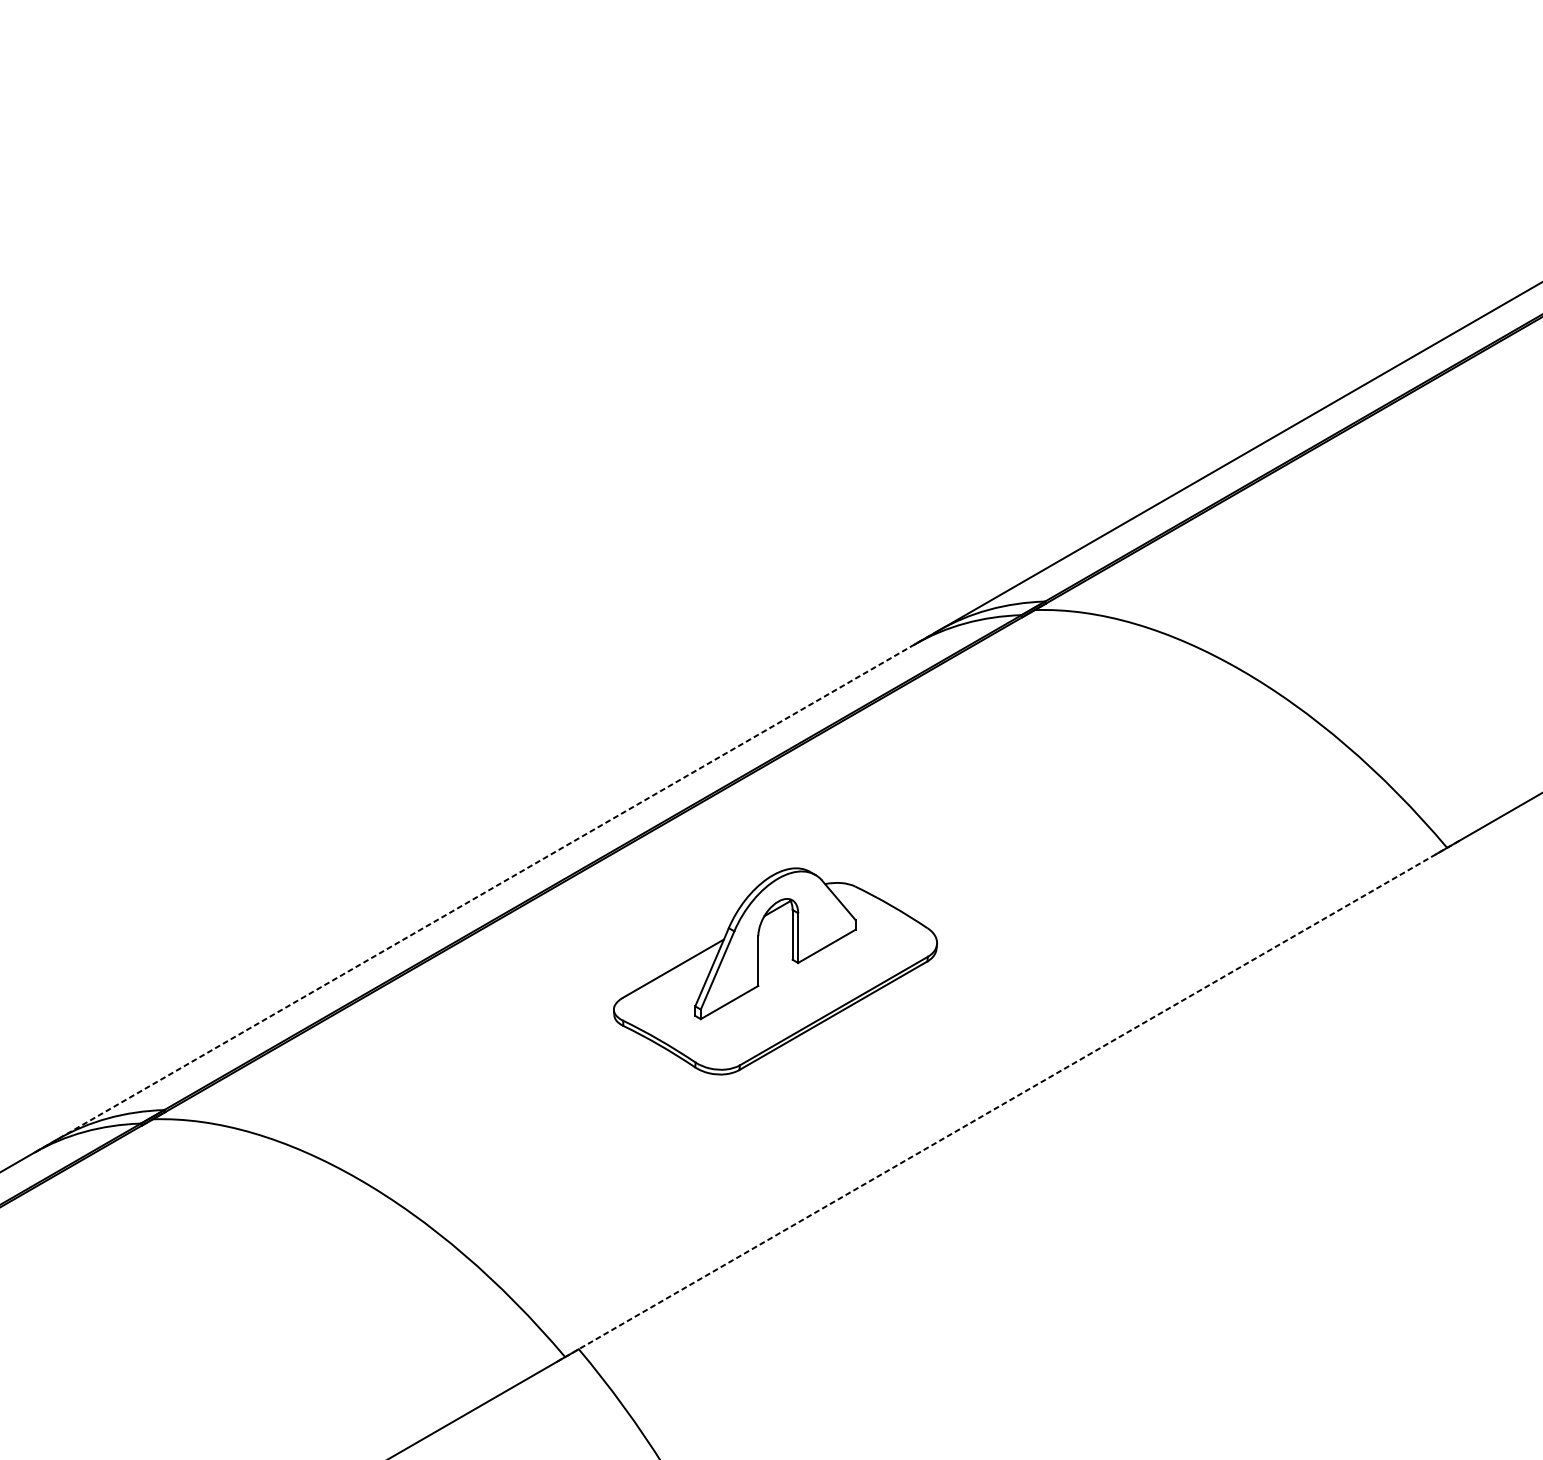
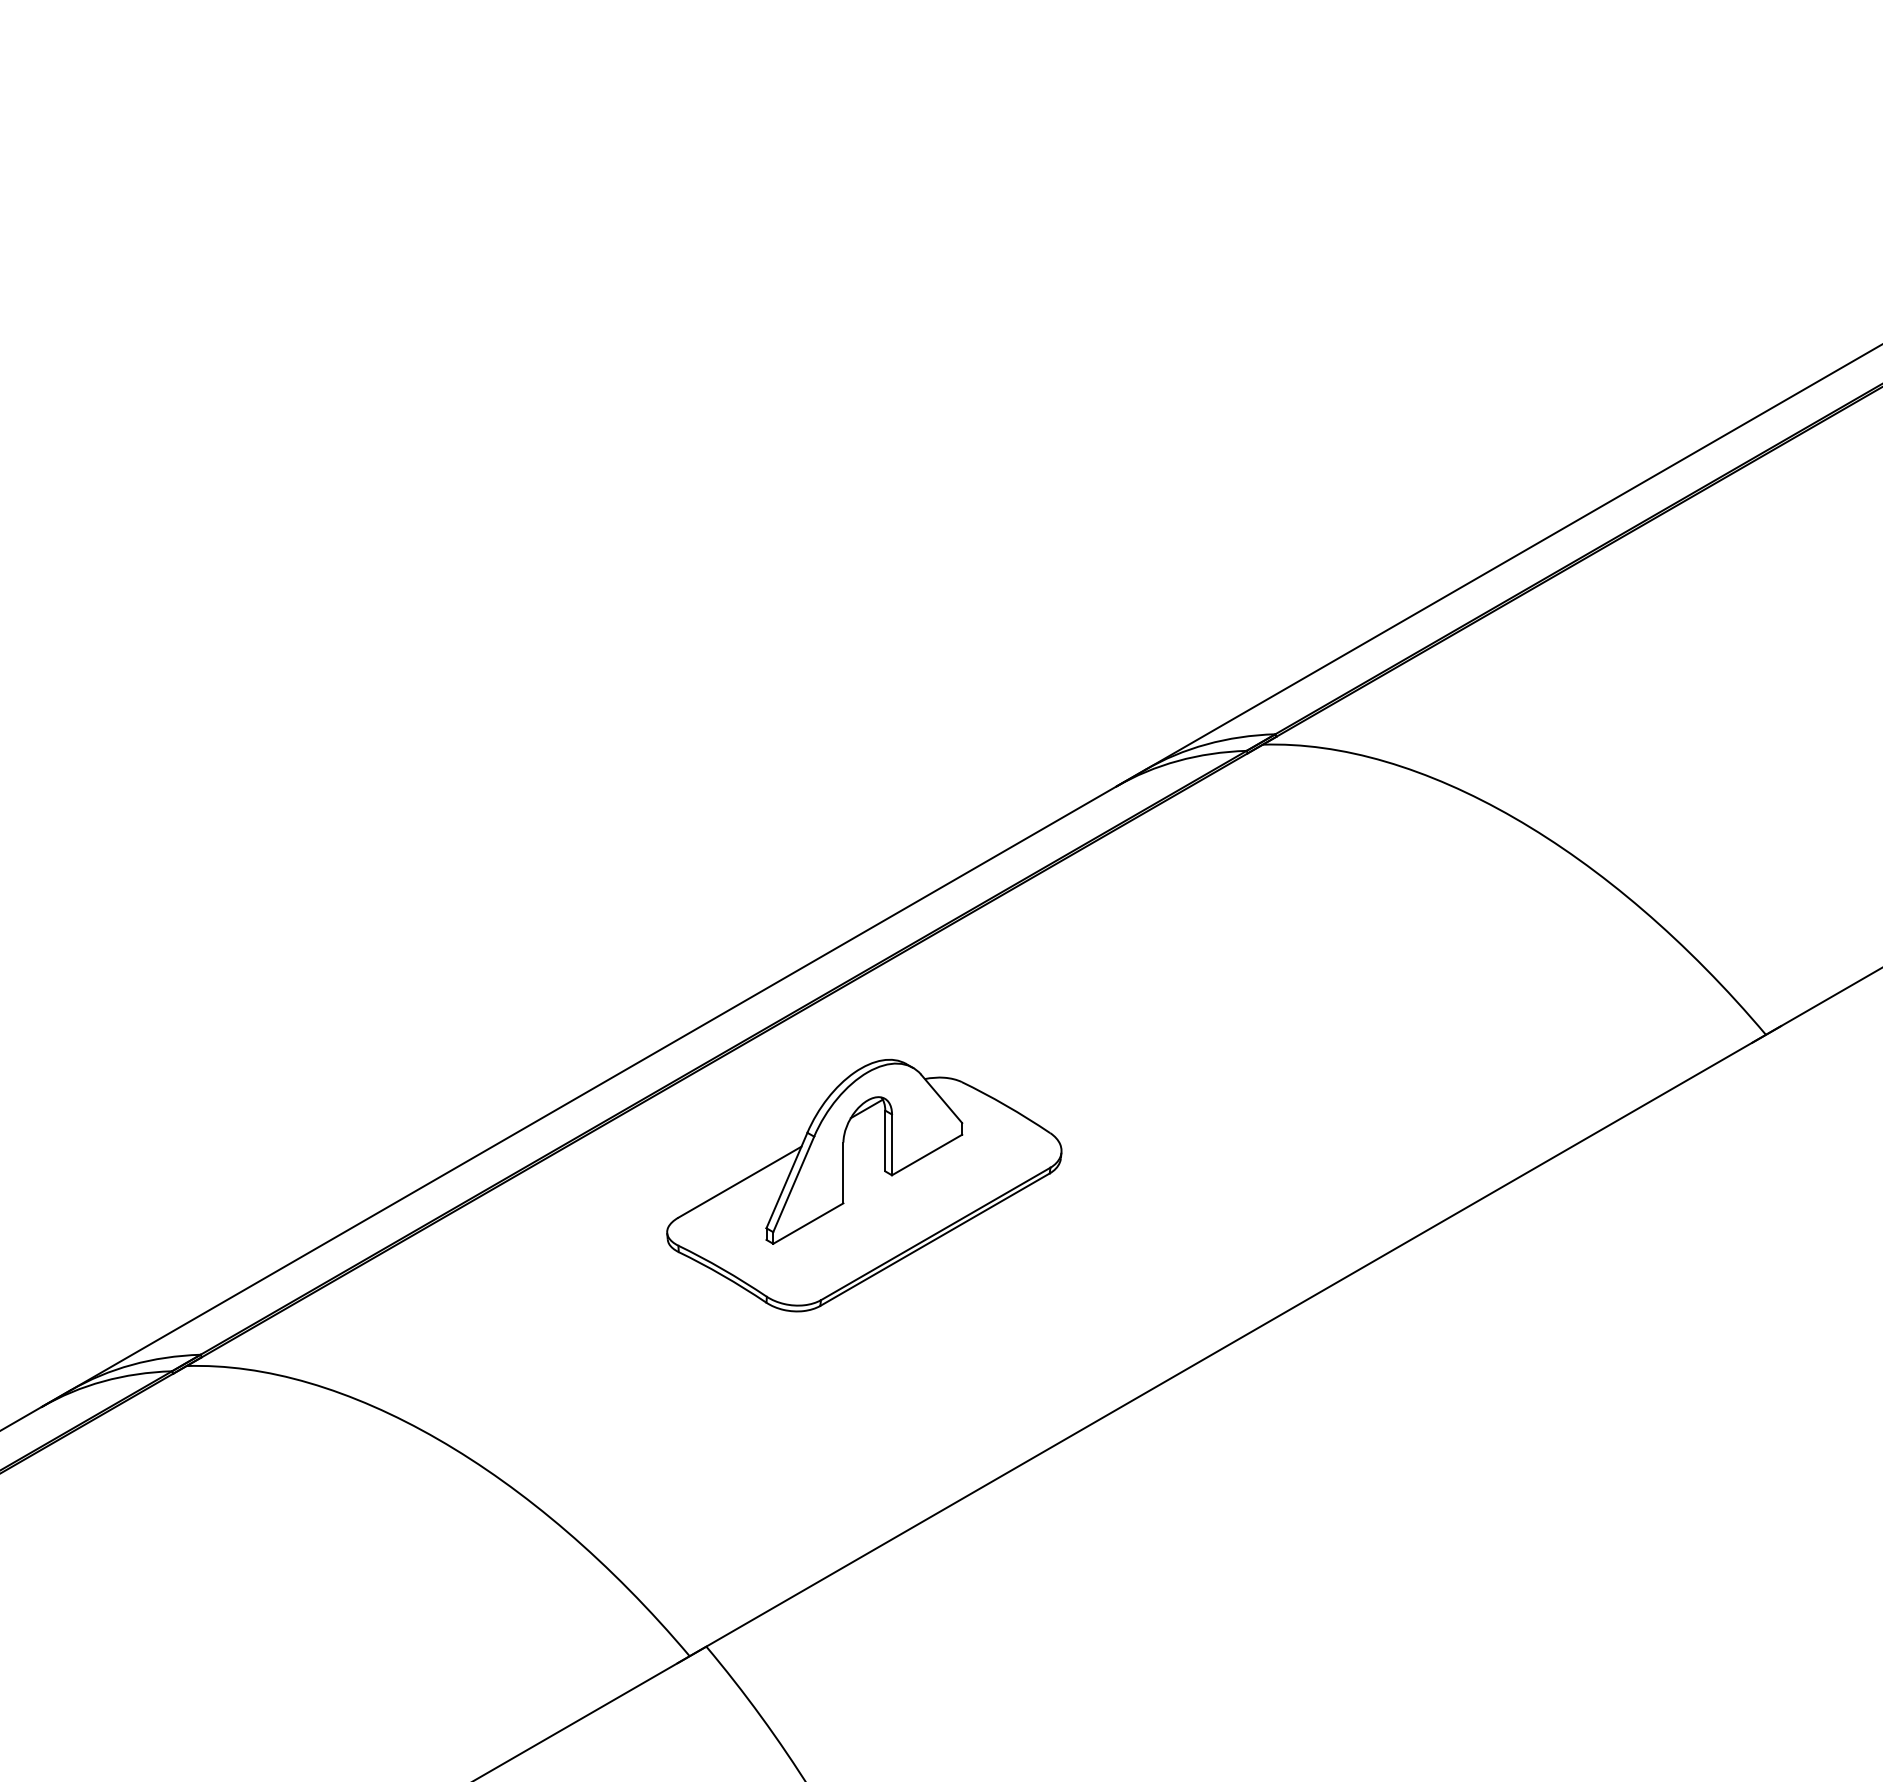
line: (486, 891) -> (593, 1088), dashed -> solid
part: (775, 971) -> (864, 1185), moved
line: (1007, 1101) -> (1229, 1344), dashed -> solid

